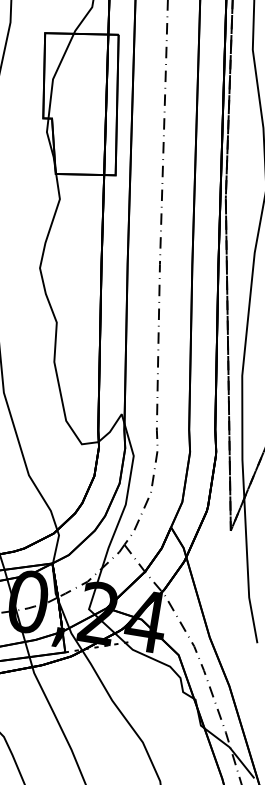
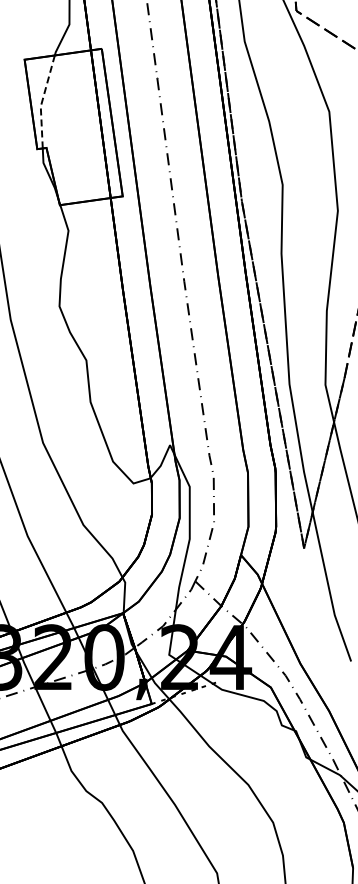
line: (55, 73) -> (42, 100), solid -> dashed

